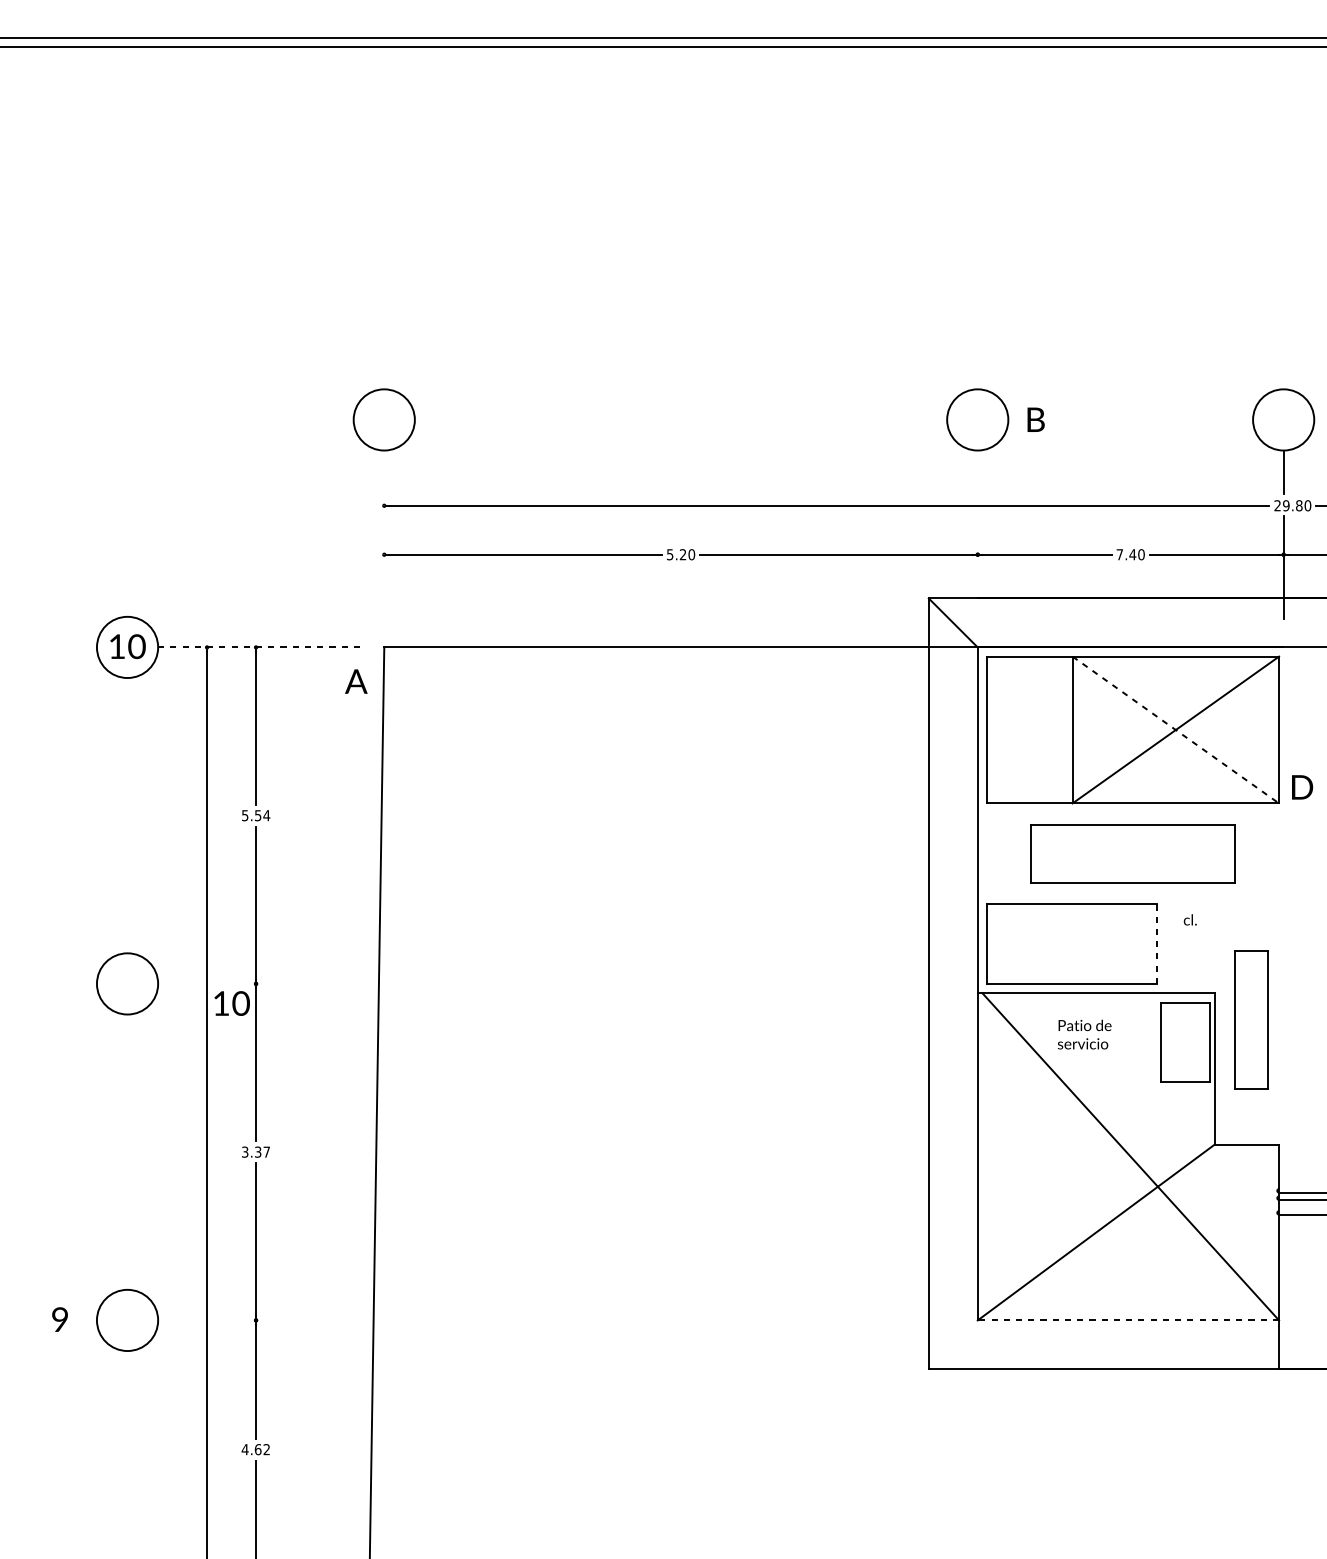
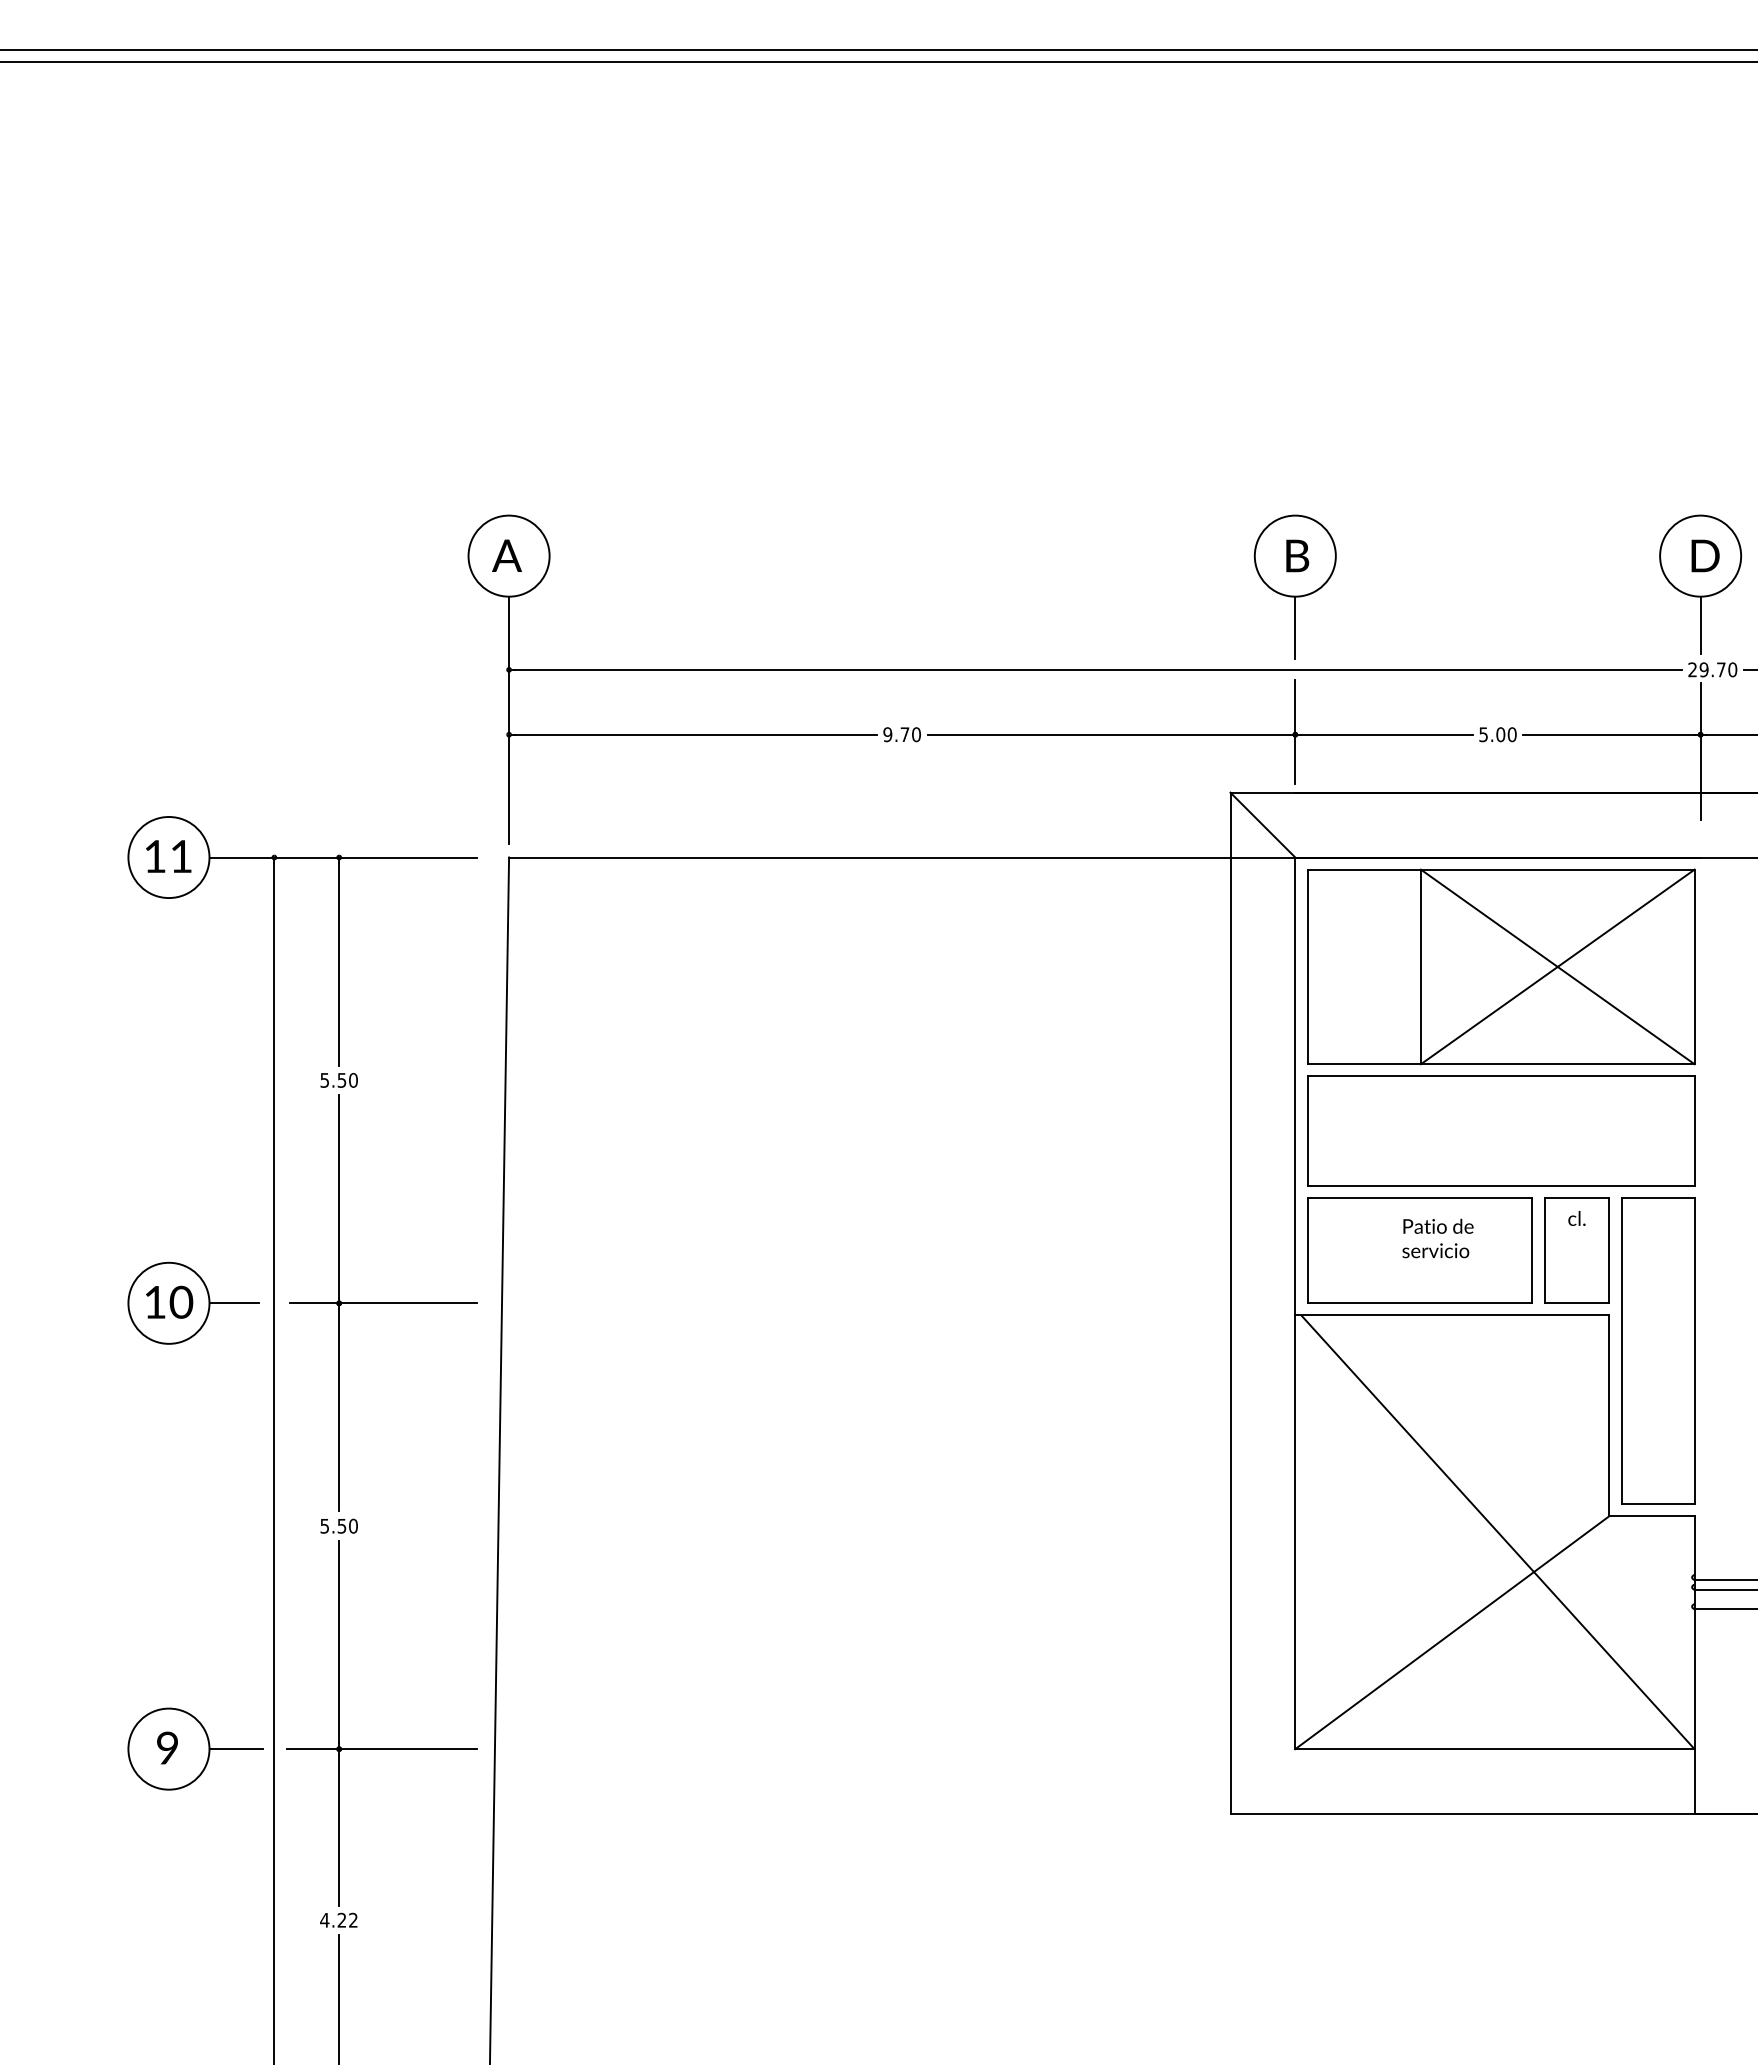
text: (1035, 419) -> (1297, 555), moved
line: (977, 473) -> (1295, 627), added
text: (1299, 505) -> (1721, 669), 29.80 -> 29.70
line: (384, 544) -> (509, 720), added
line: (977, 552) -> (1295, 731), added
text: (676, 554) -> (896, 734), 5.20 -> 9.70
text: (1126, 554) -> (1492, 734), 7.40 -> 5.00
text: (137, 646) -> (181, 856), 10 -> 11
line: (259, 647) -> (343, 857), dashed -> solid
text: (355, 681) -> (506, 555), moved
line: (1175, 729) -> (1557, 966), dashed -> solid
text: (1302, 787) -> (1705, 555), moved
text: (266, 814) -> (353, 1079), 5.54 -> 5.50
part: (1133, 853) -> (1501, 1130), size x1.43
line: (1156, 944) -> (1532, 1250), dashed -> solid
line: (176, 984) -> (233, 1303), added
line: (288, 984) -> (382, 1303), added
text: (232, 1002) -> (169, 1301), moved
part: (1251, 1019) -> (1658, 1350), size x1.67
text: (1084, 1034) -> (1437, 1238), moved
part: (1184, 1042) -> (1576, 1250), moved
text: (256, 1151) -> (339, 1525), 3.37 -> 5.50
text: (60, 1319) -> (167, 1747), moved
line: (177, 1320) -> (235, 1749), added
line: (287, 1320) -> (381, 1749), added
line: (1128, 1320) -> (1494, 1749), dashed -> solid
text: (257, 1449) -> (341, 1919), 4.62 -> 4.22

